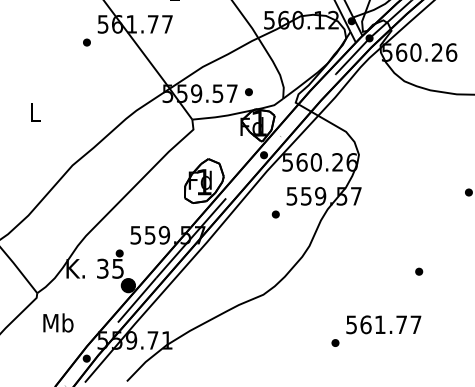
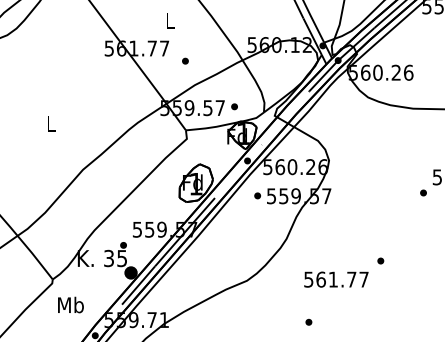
part: (87, 41) -> (185, 60), moved
part: (275, 214) -> (257, 195), moved
text: (383, 324) -> (336, 279), moved

